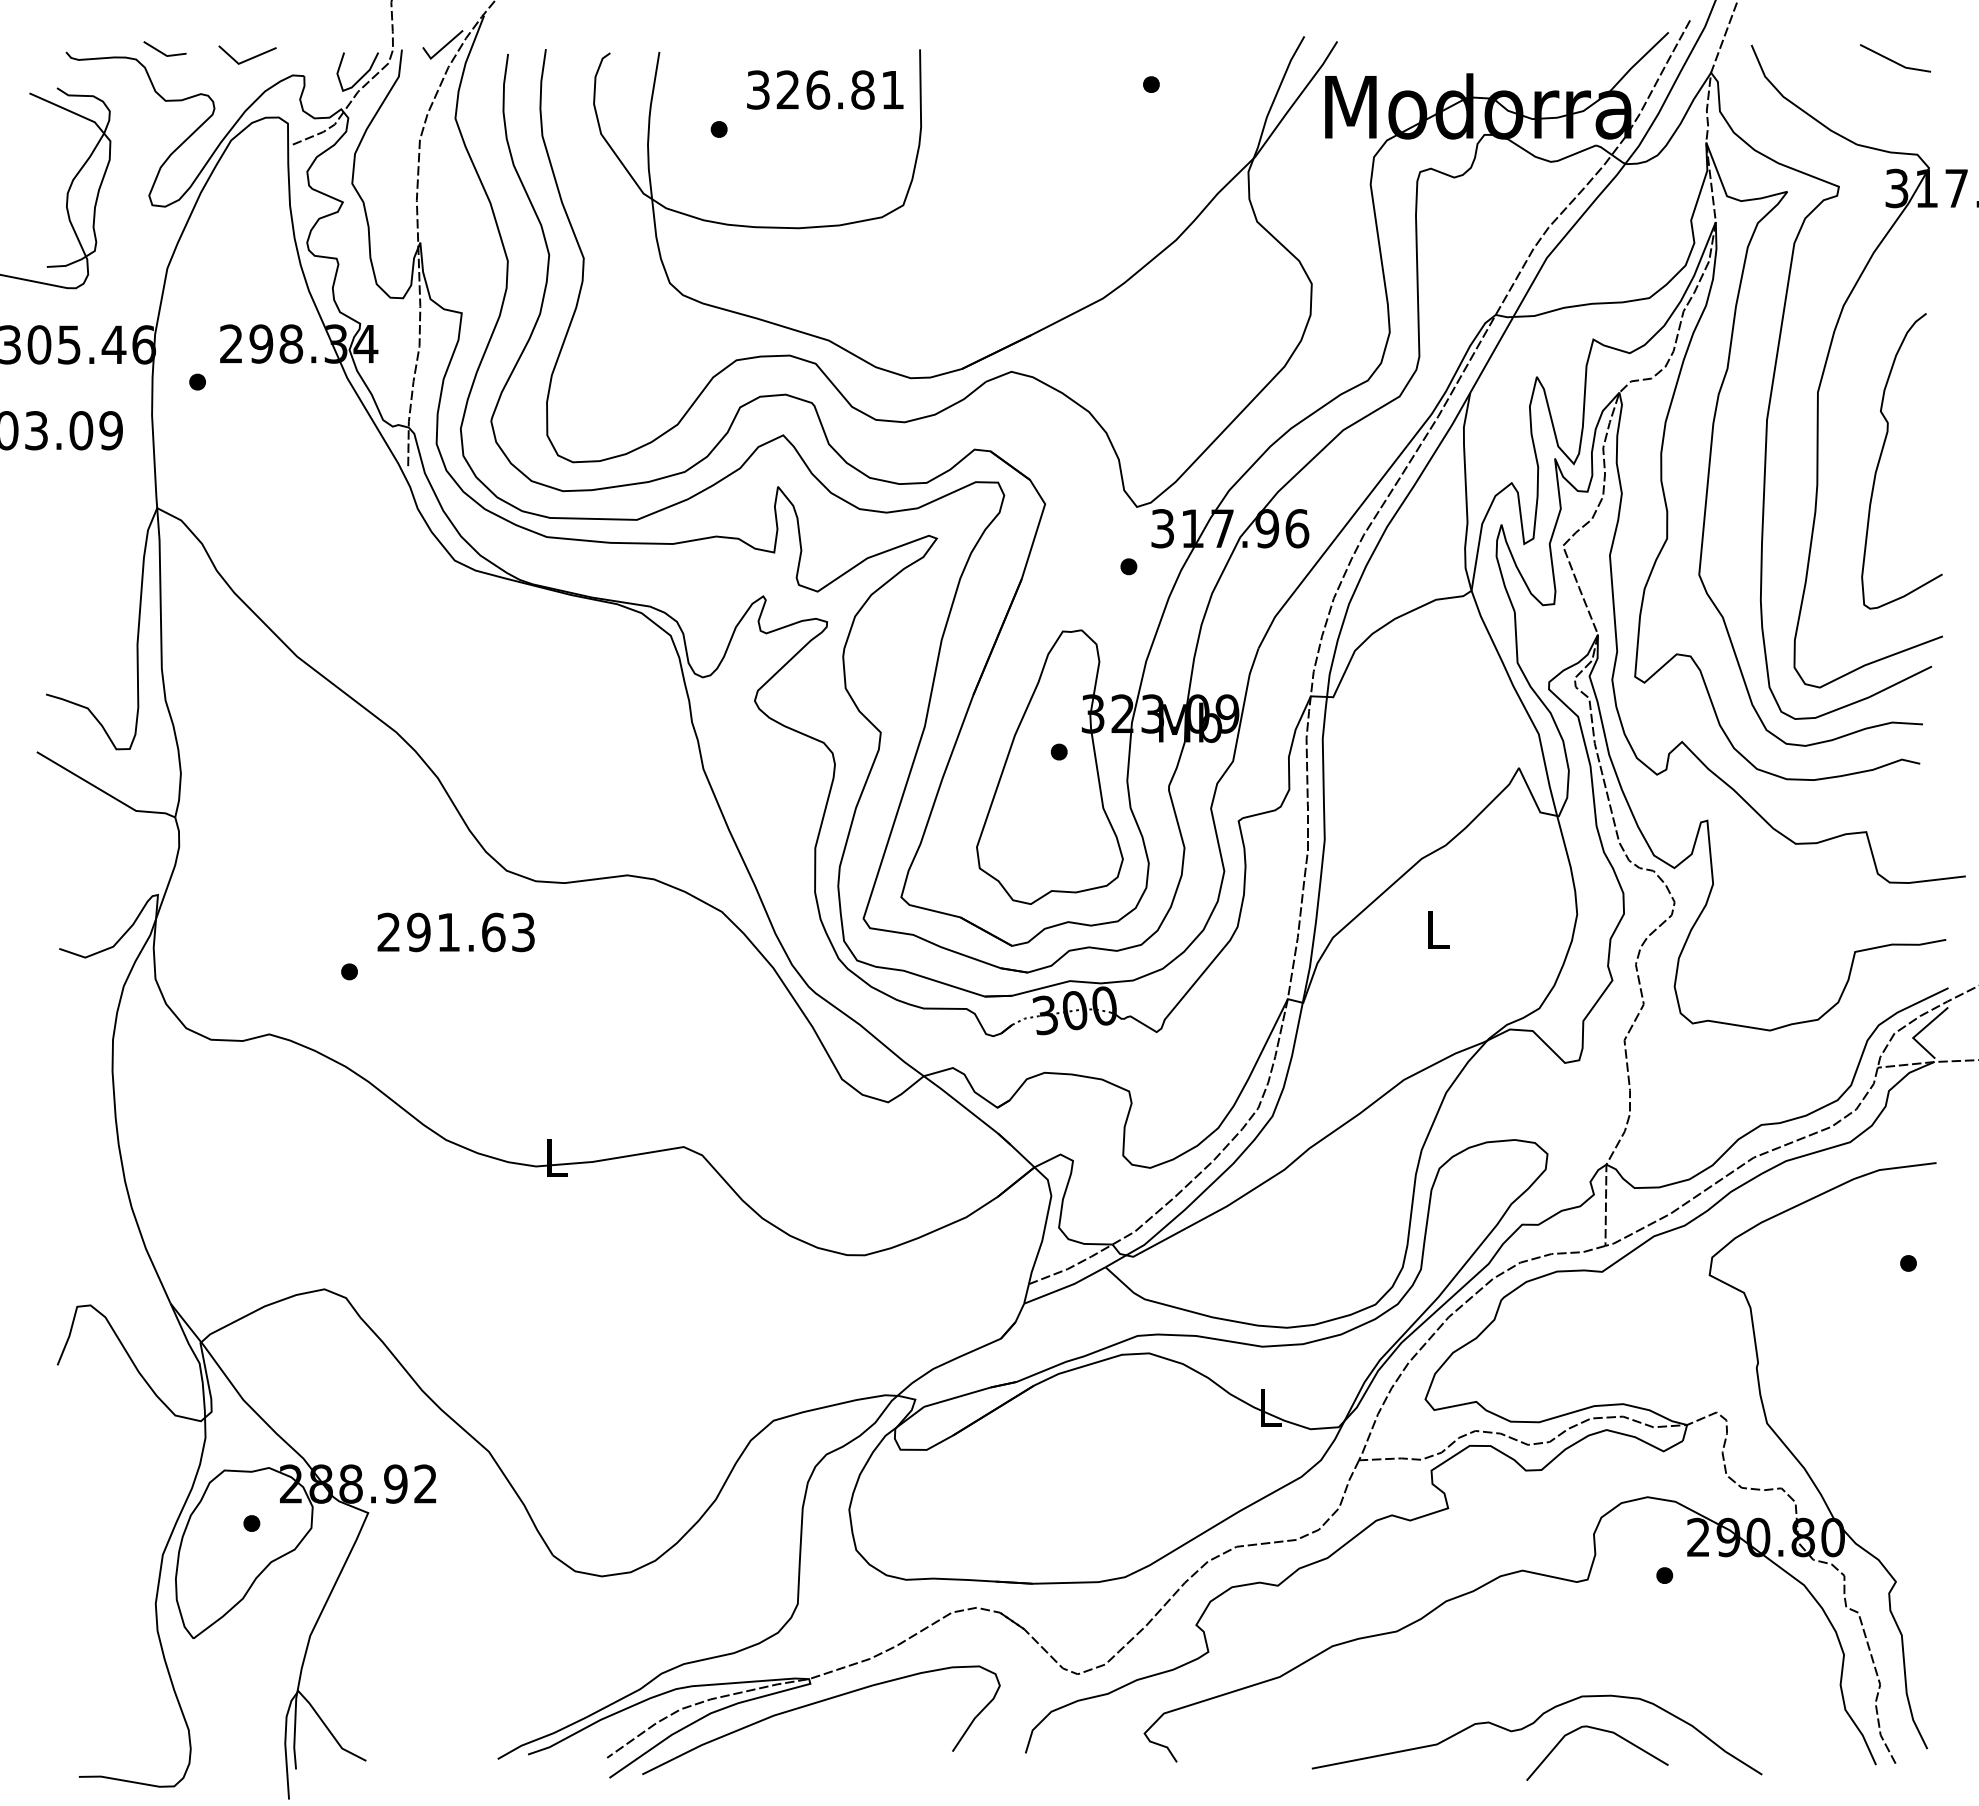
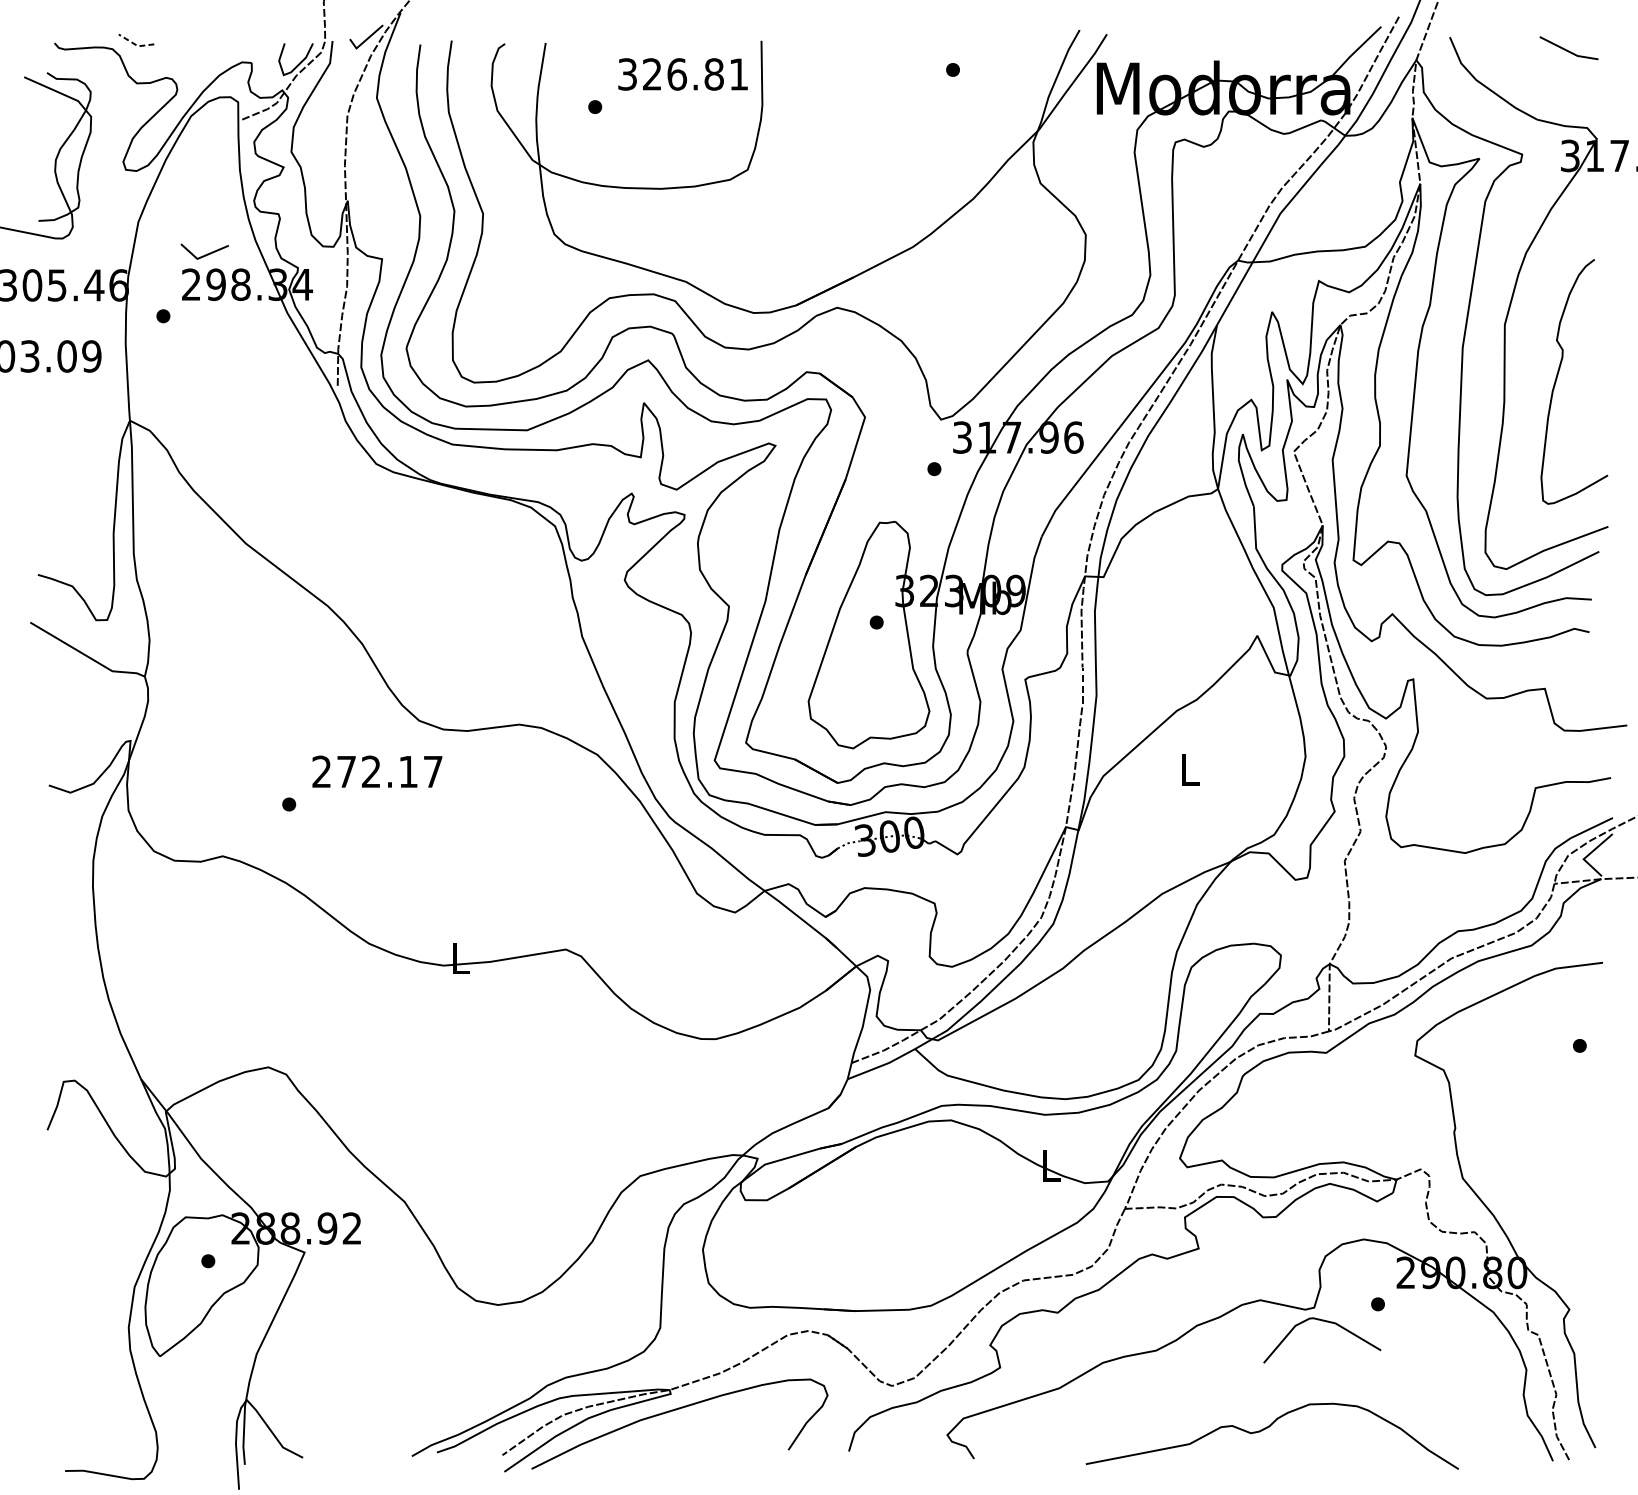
line: (163, 54) -> (135, 45), solid -> dashed
line: (248, 58) -> (205, 254), moved
text: (470, 932) -> (389, 771), 291.63 -> 272.17
curve: (1603, 1731) -> (1327, 1322), moved

